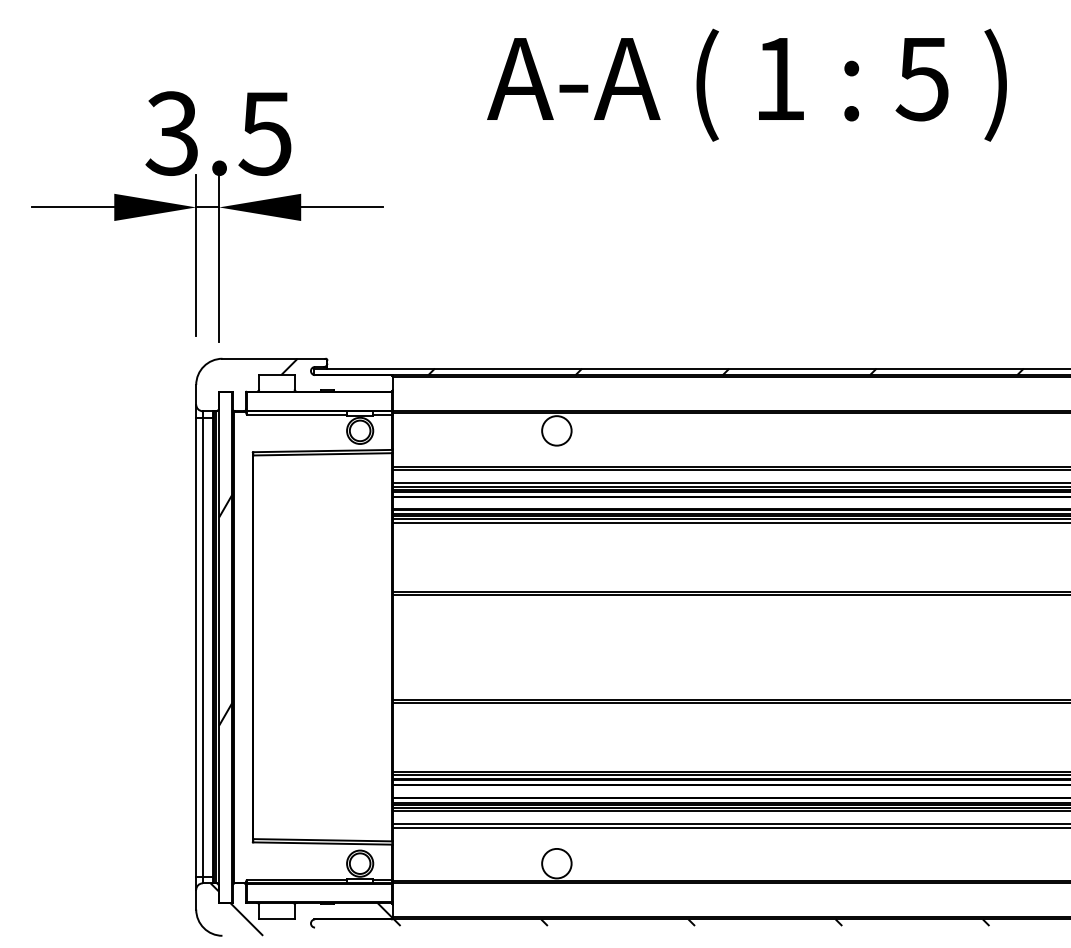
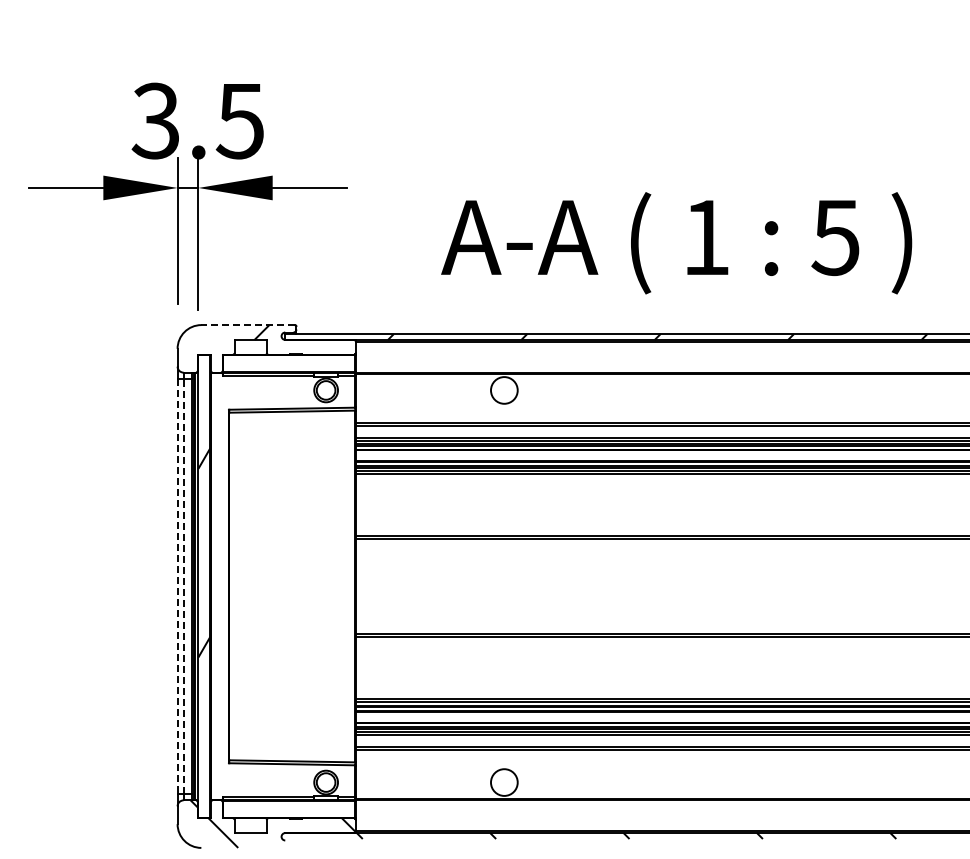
text: (746, 85) -> (676, 243), moved
line: (274, 359) -> (248, 325), solid -> dashed
line: (196, 647) -> (177, 586), solid -> dashed
line: (202, 647) -> (183, 586), solid -> dashed

